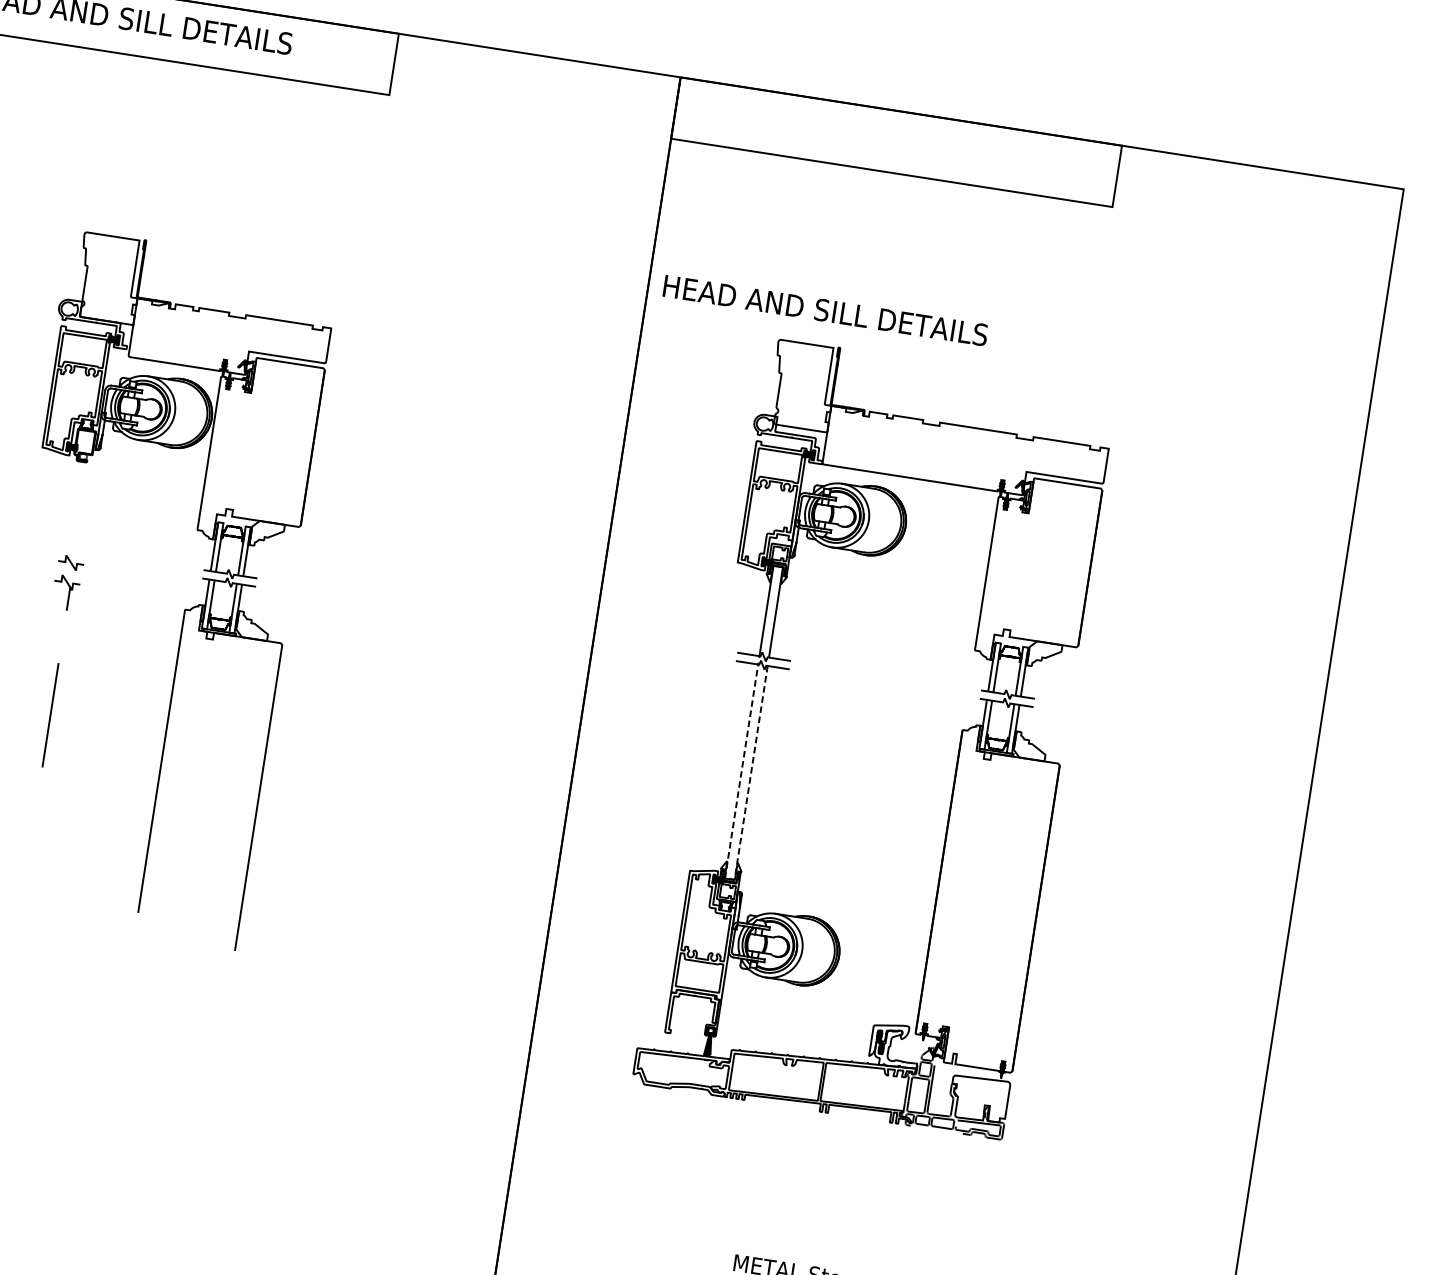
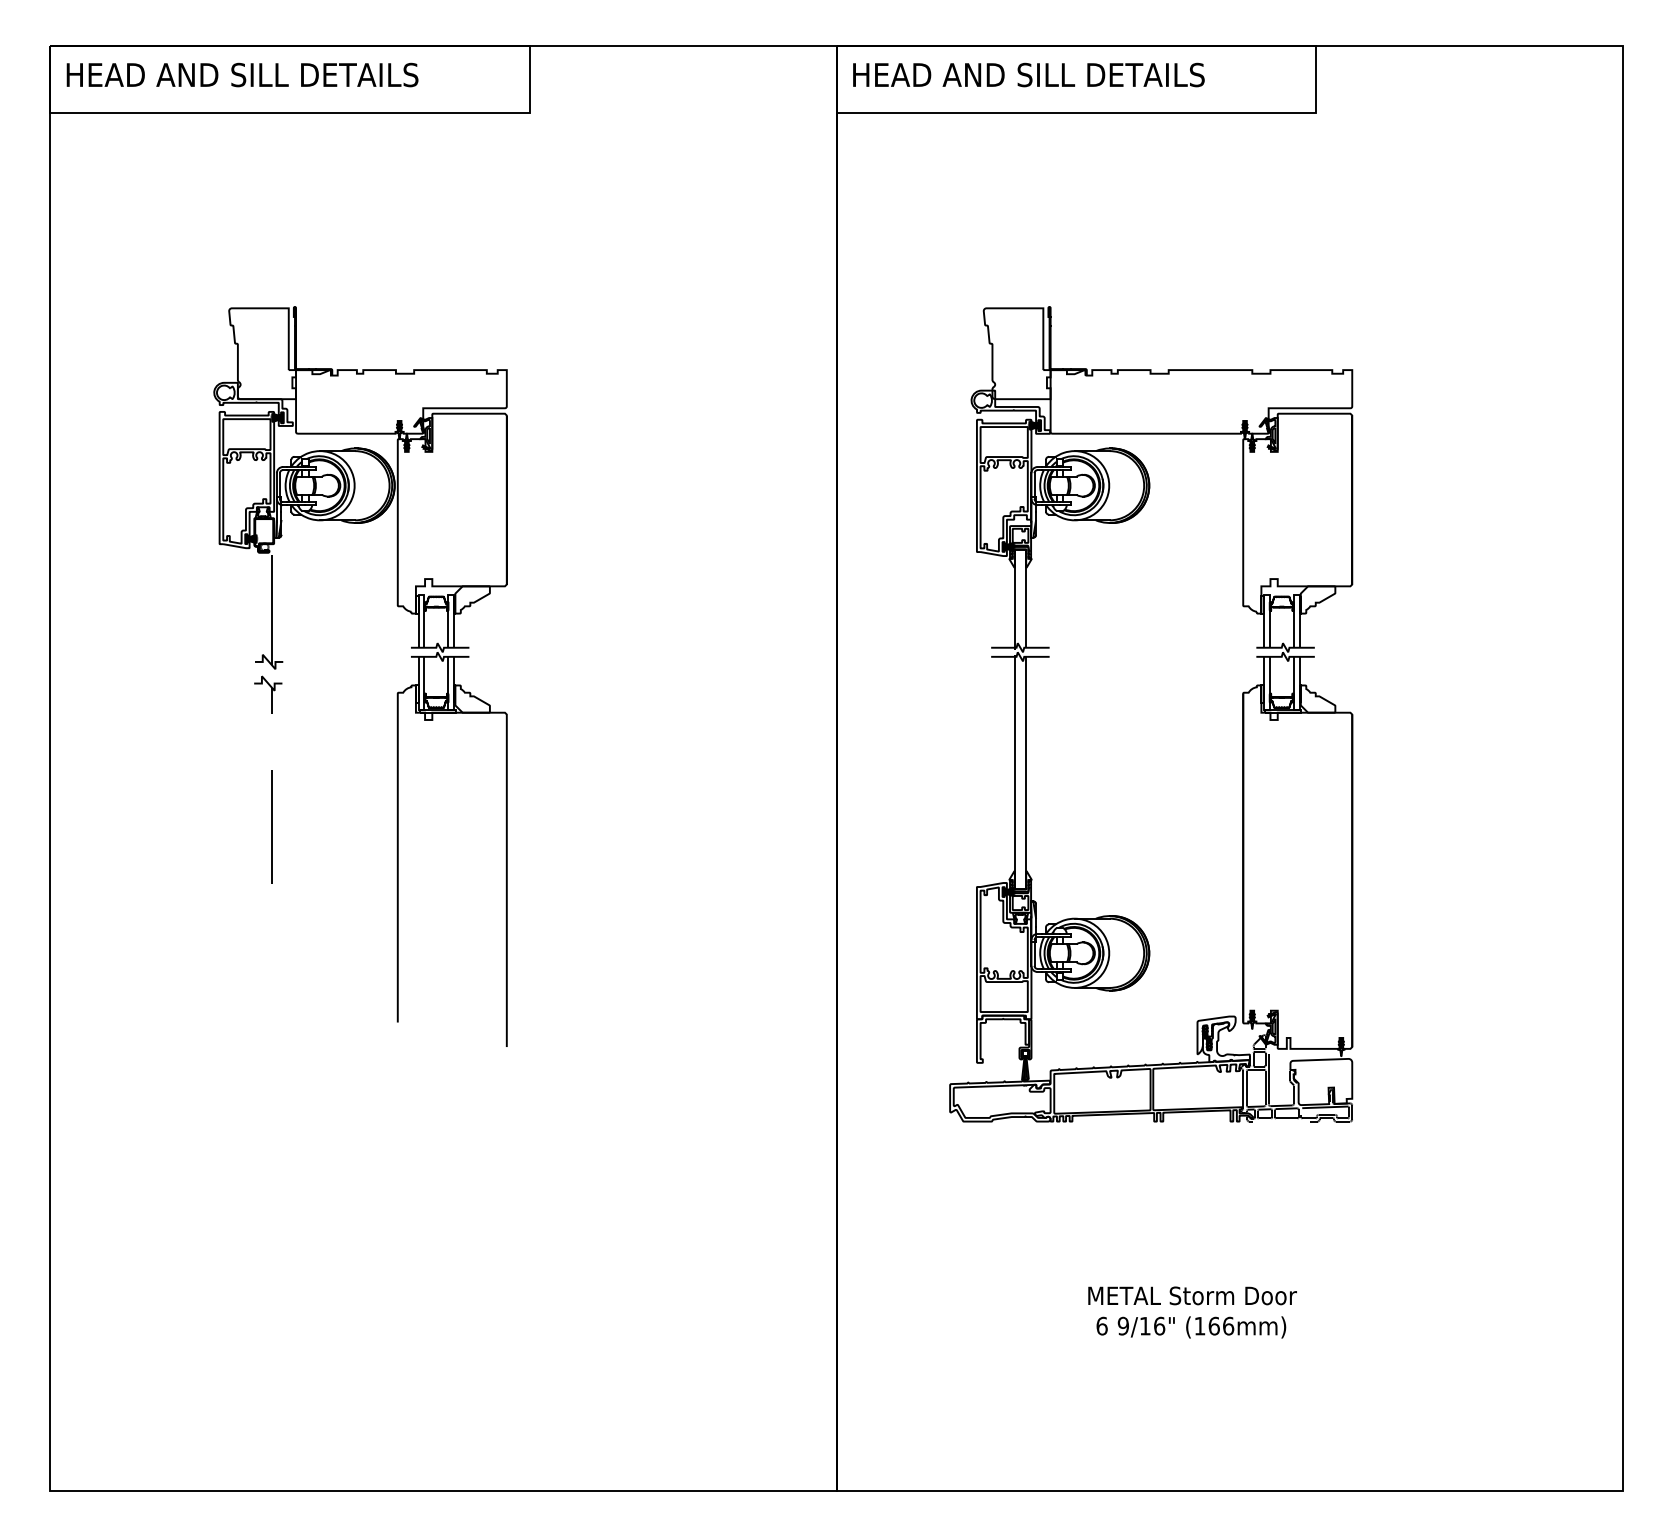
text: (825, 310) -> (1028, 74), moved
line: (81, 516) -> (272, 610), added
line: (728, 879) -> (1019, 889), dashed -> solid

